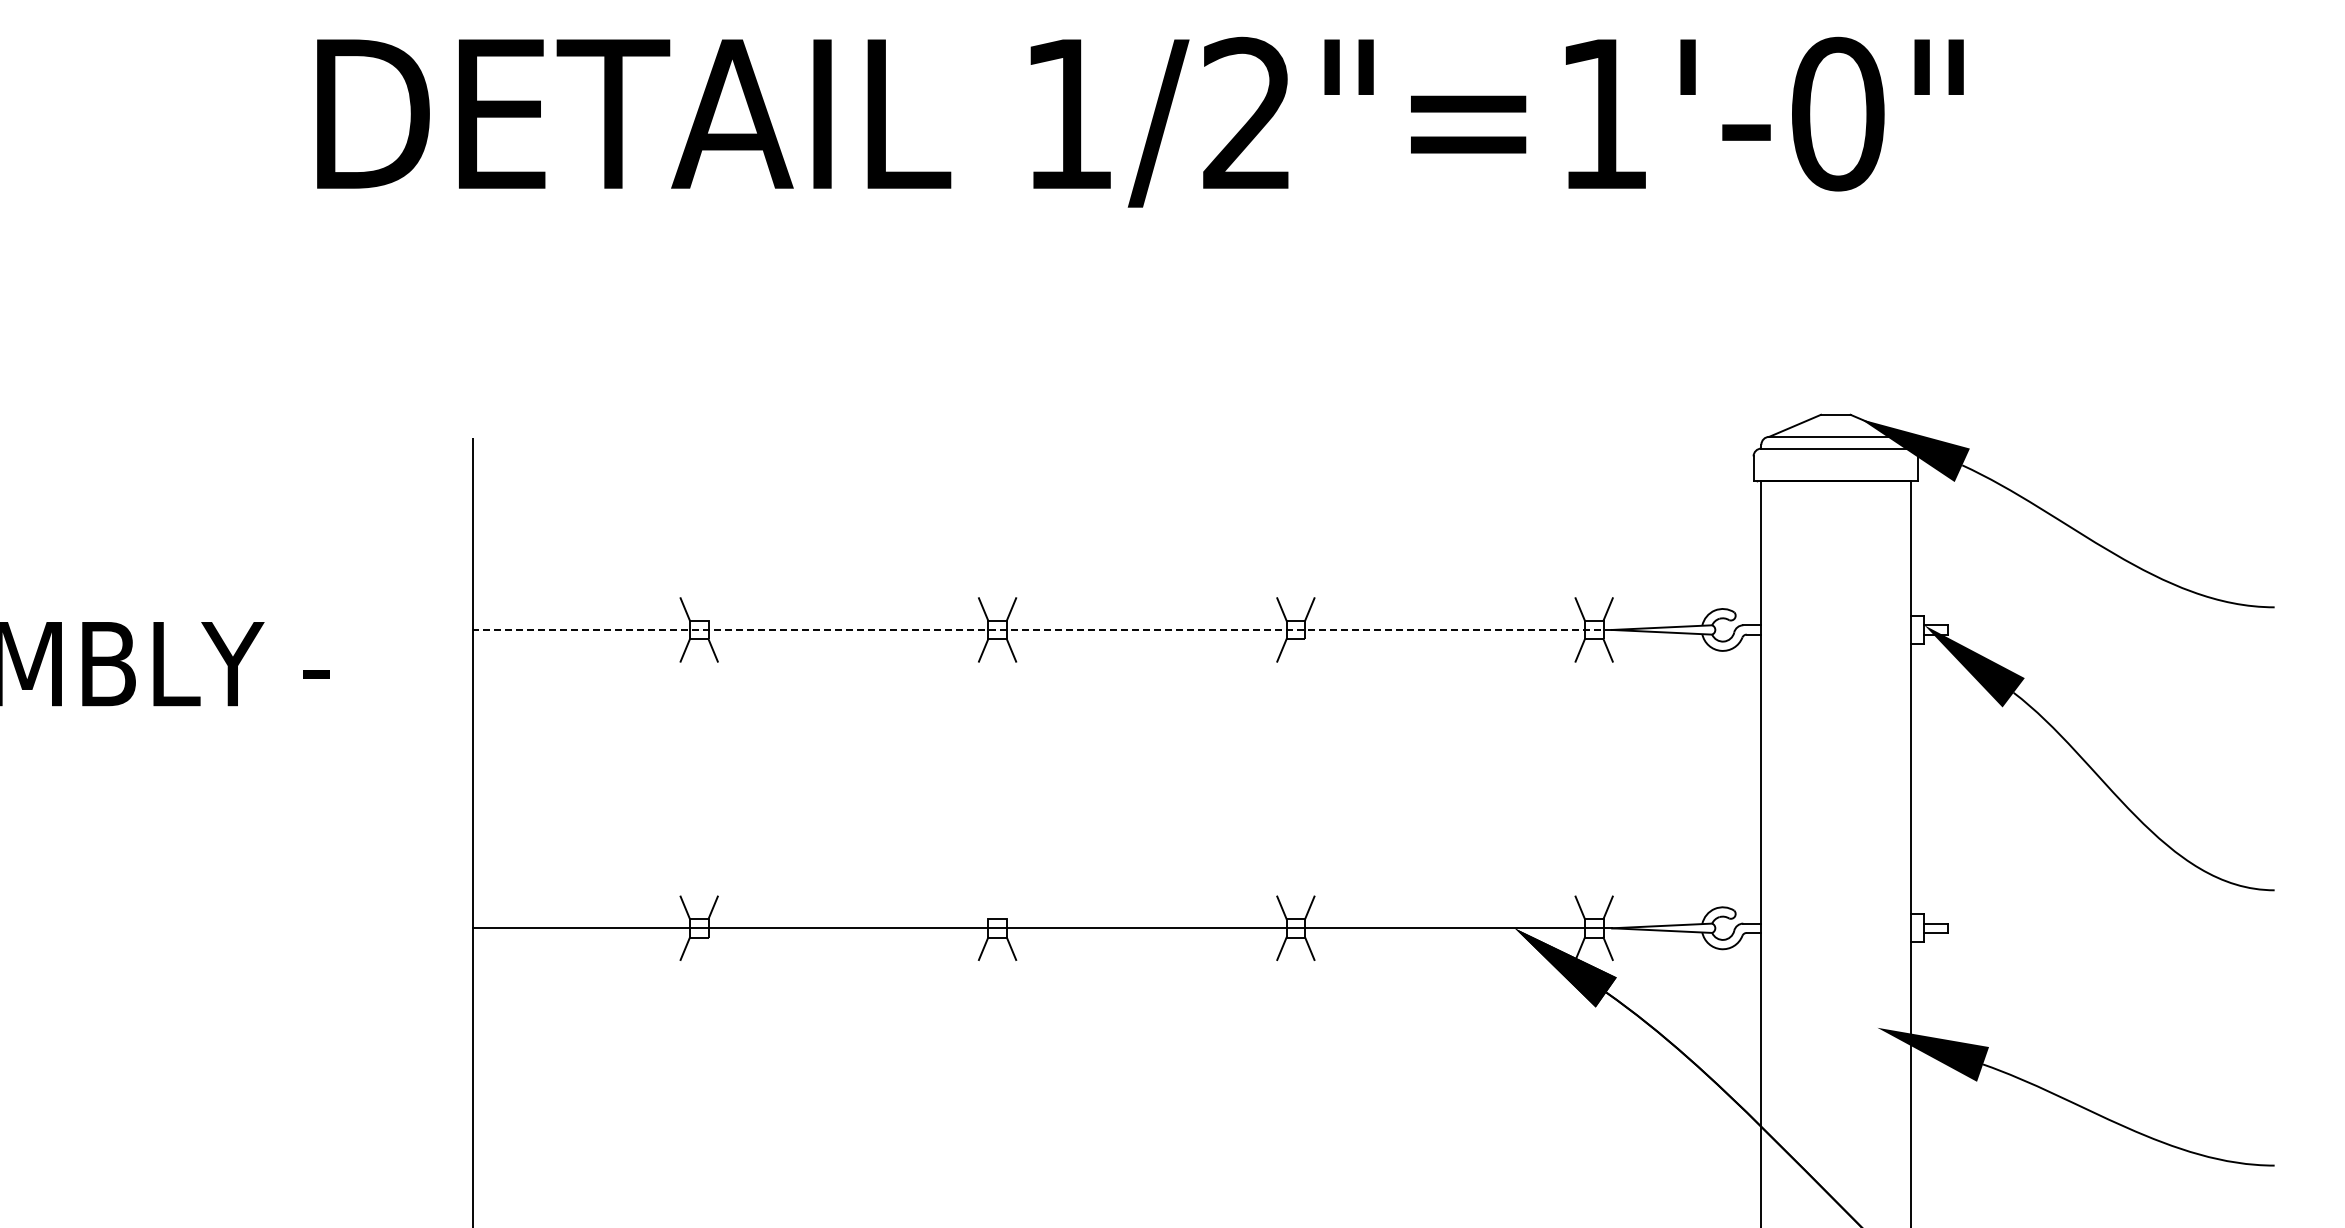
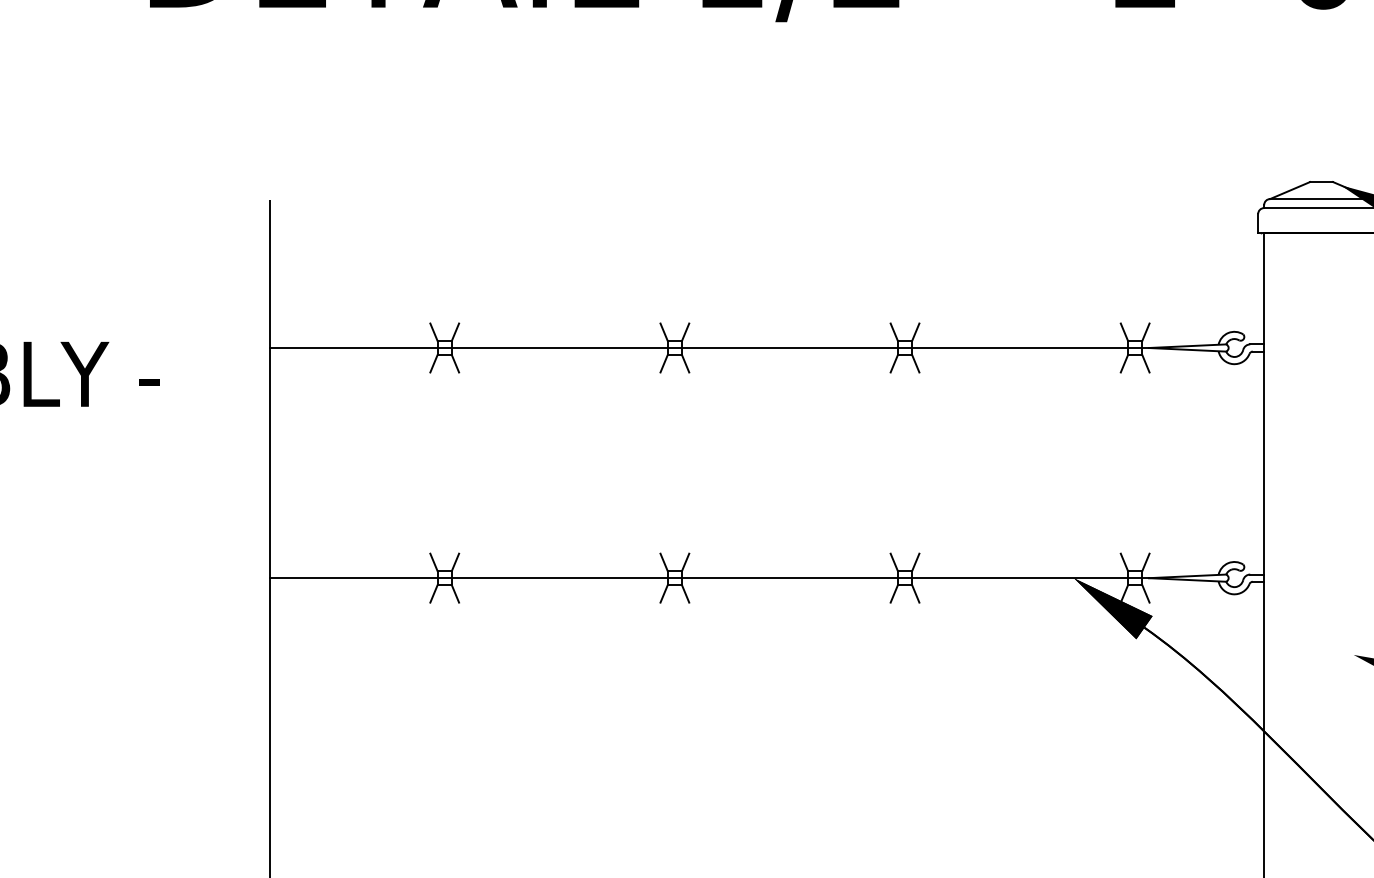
line: (712, 609) -> (454, 332), added
line: (1042, 629) -> (709, 347), dashed -> solid
line: (1309, 650) -> (915, 363), added
line: (983, 907) -> (664, 562), added
line: (1011, 907) -> (685, 562), added
line: (712, 948) -> (454, 593), added

